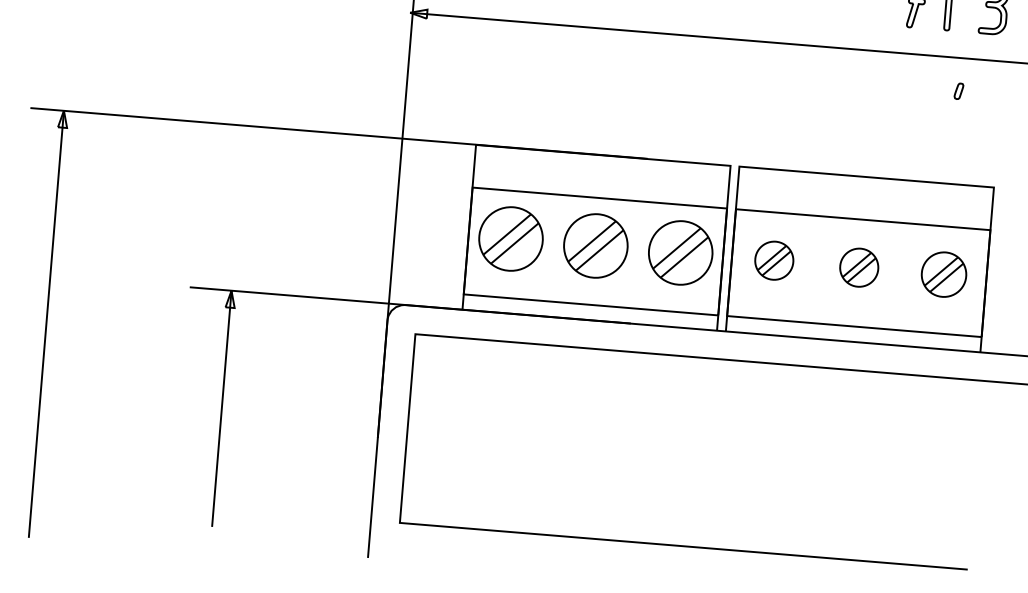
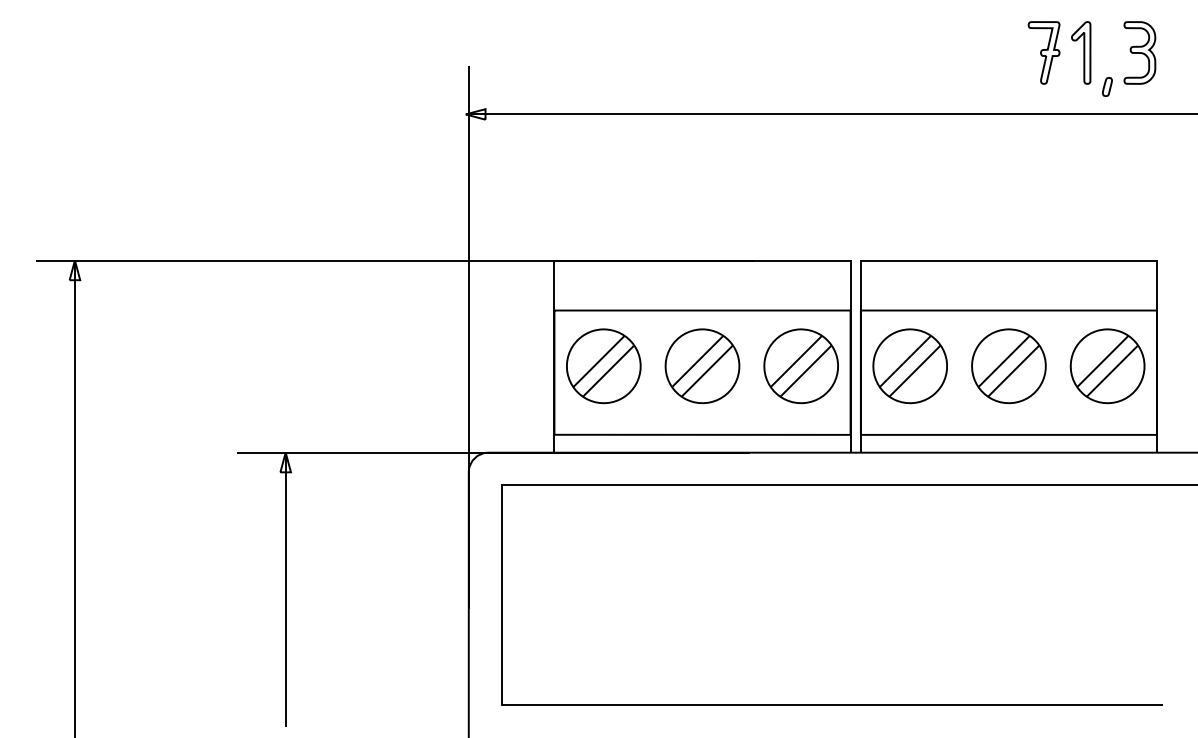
part: (958, 91) -> (1107, 87), moved
part: (773, 260) -> (909, 366), size x1.67
part: (858, 267) -> (1008, 366), size x1.67
part: (943, 274) -> (1107, 366), size x1.43

